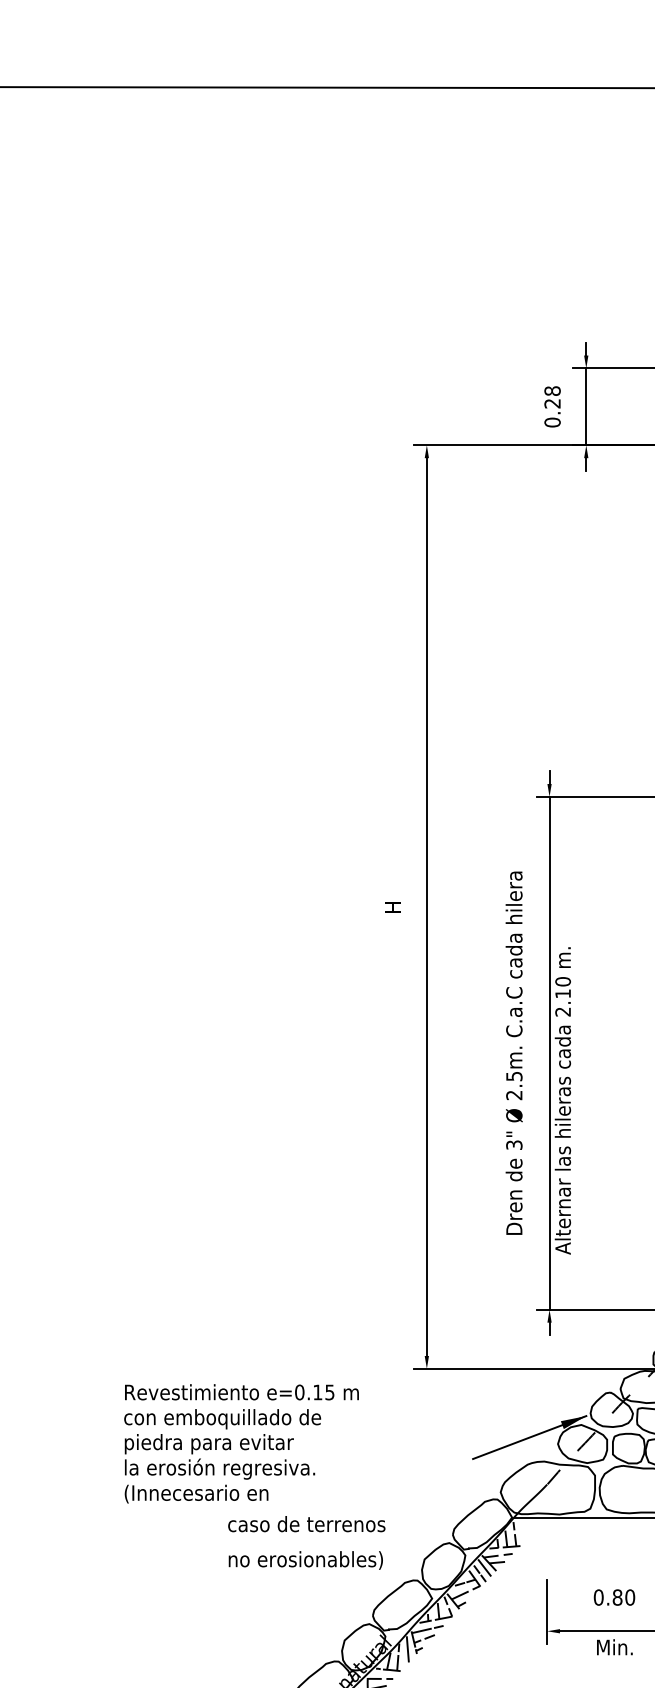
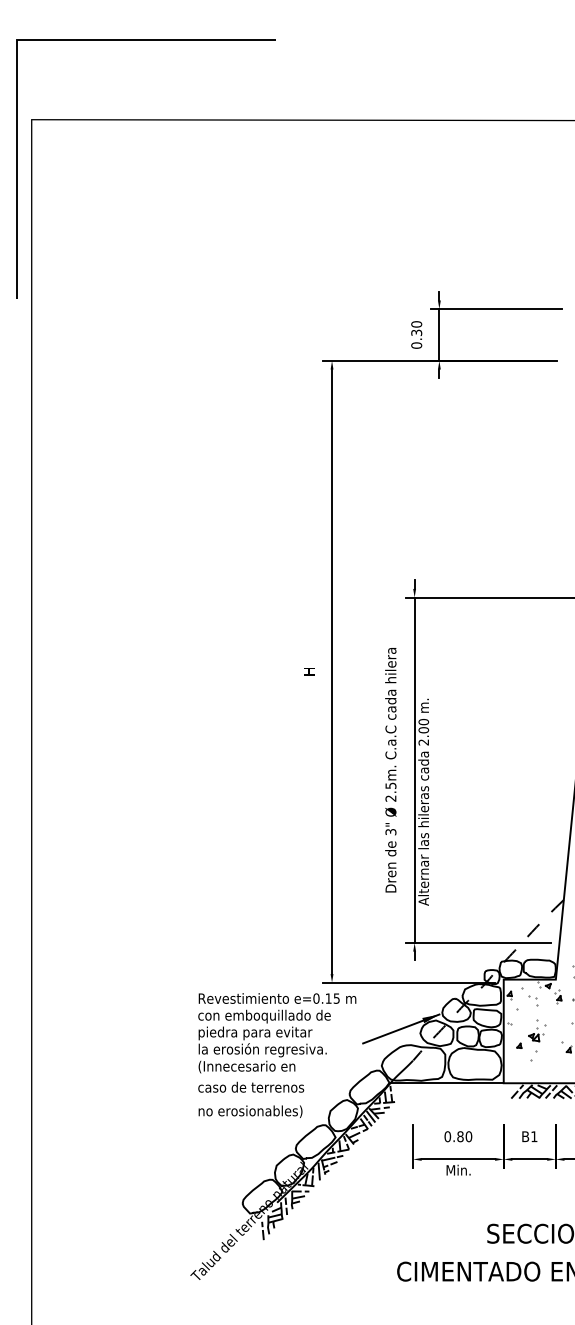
text: (552, 397) -> (416, 328), 0.28 -> 0.30
text: (562, 994) -> (423, 730), 2.10 -> 2.00
text: (241, 1444) -> (277, 1033), moved

